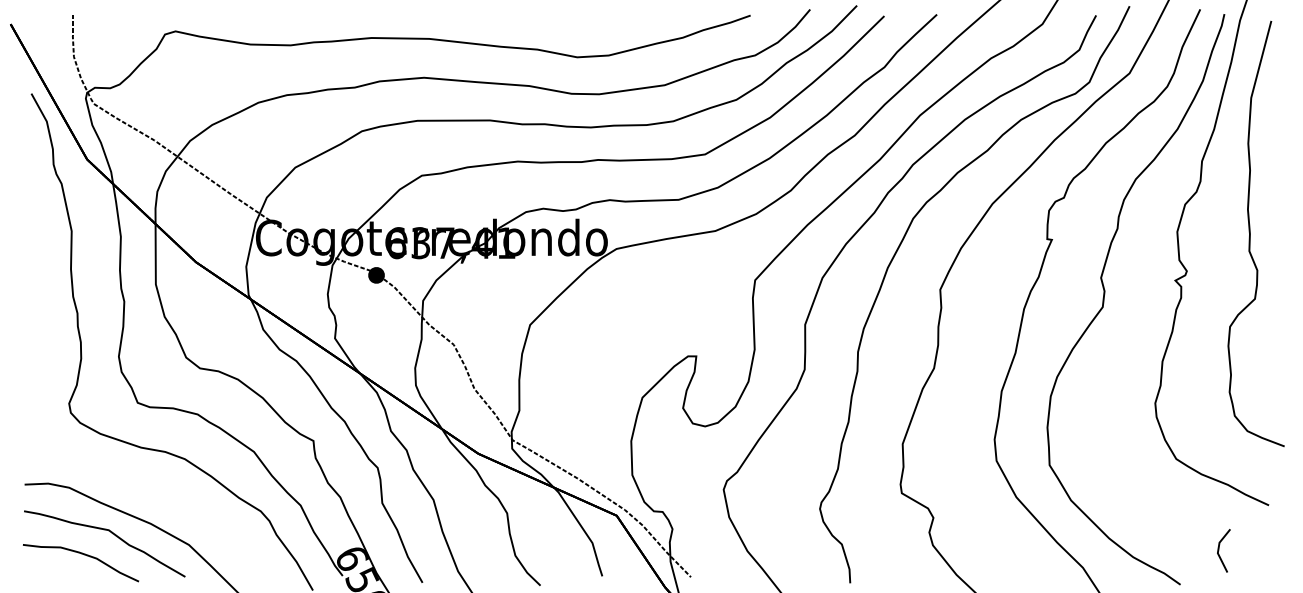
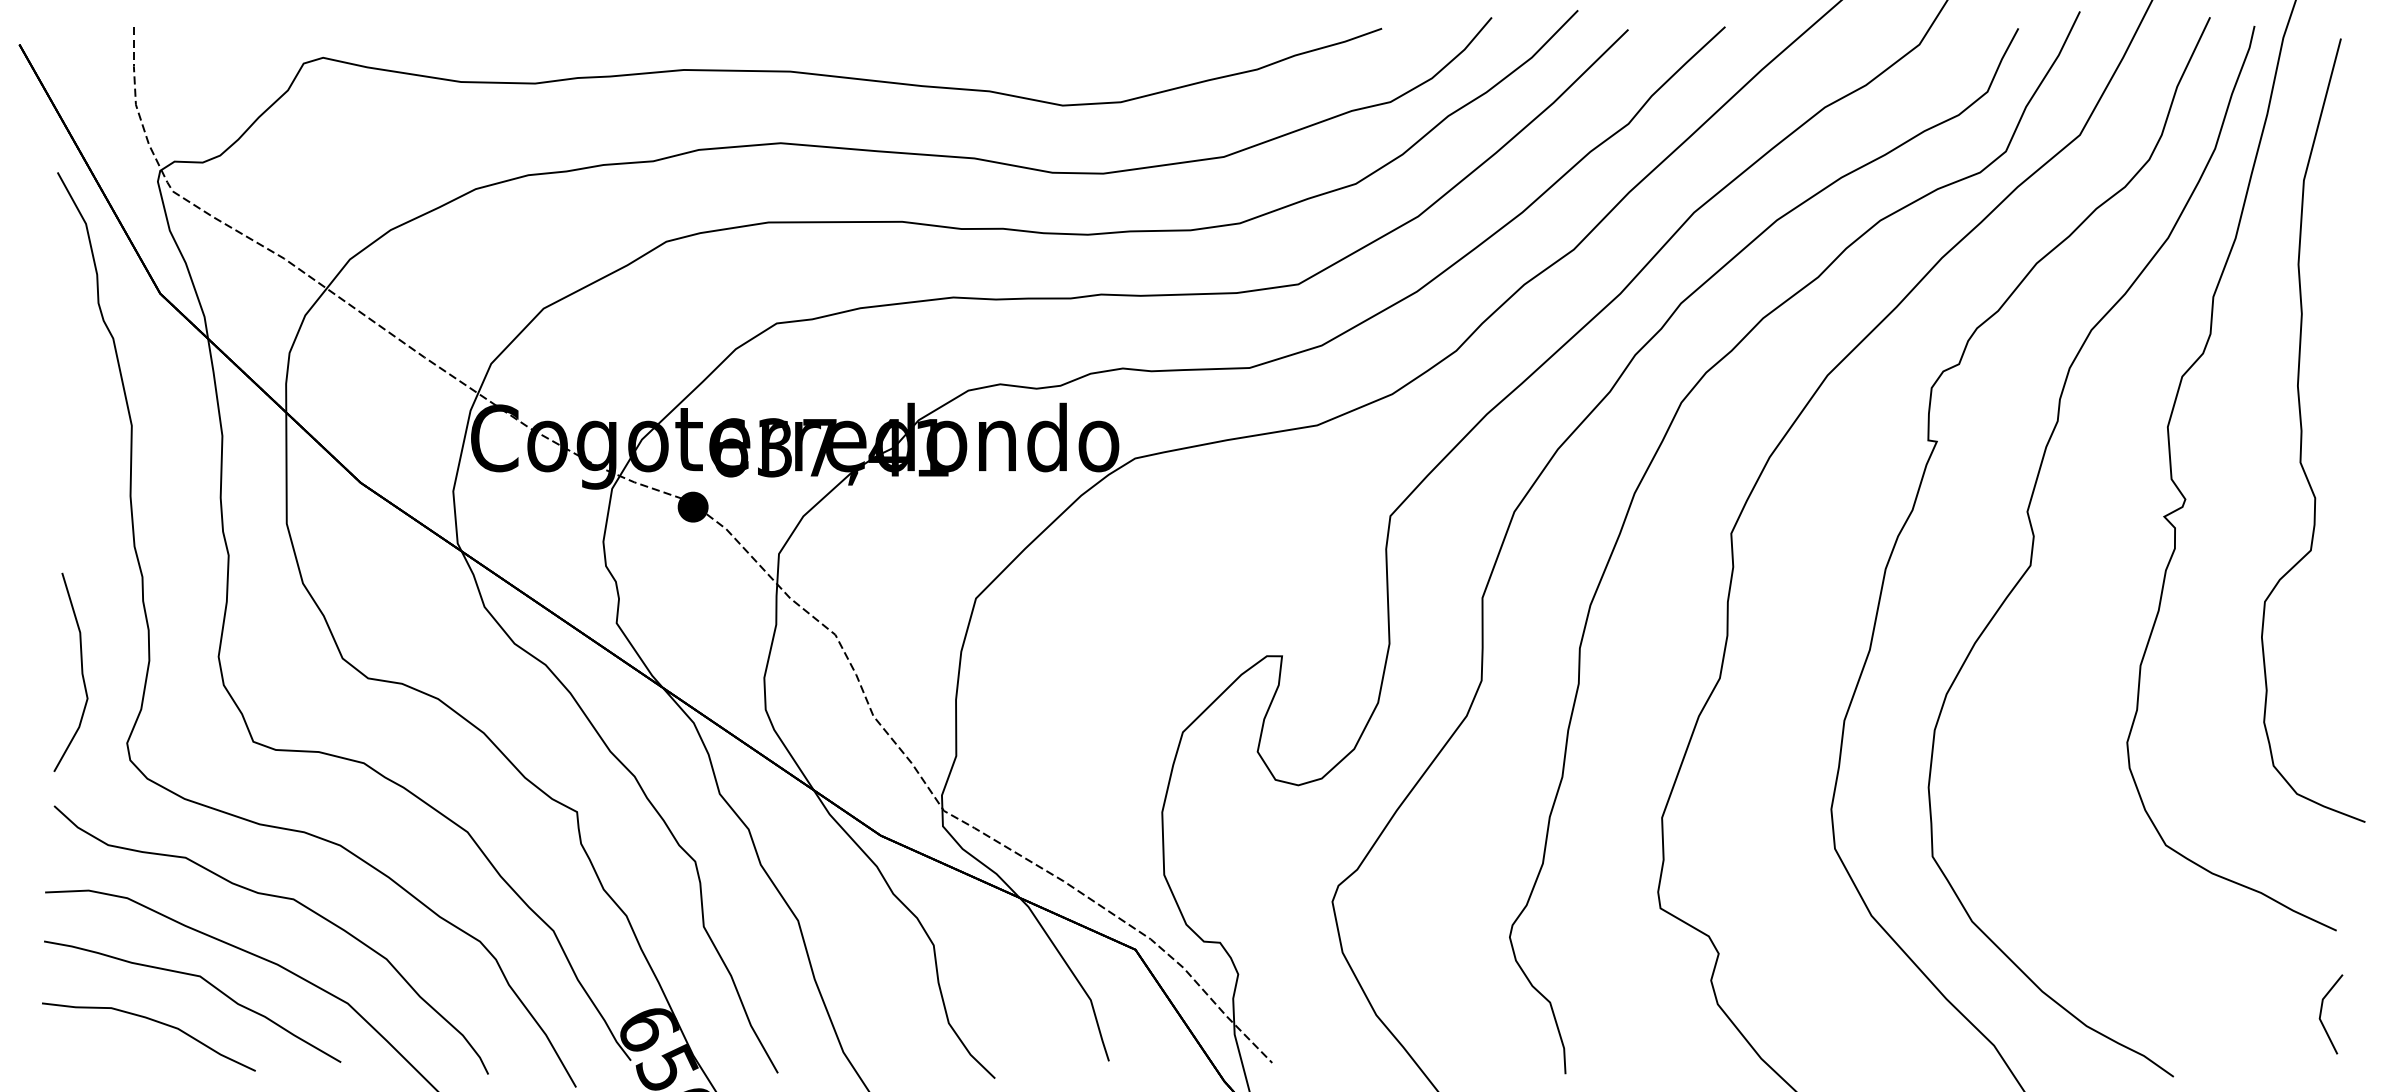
part: (134, 481) -> (247, 886), added
line: (1219, 550) -> (2322, 1013), moved

